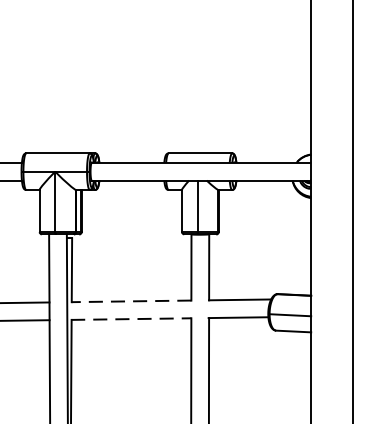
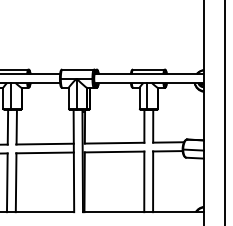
line: (131, 302) -> (114, 143), dashed -> solid
line: (131, 320) -> (114, 152), dashed -> solid

